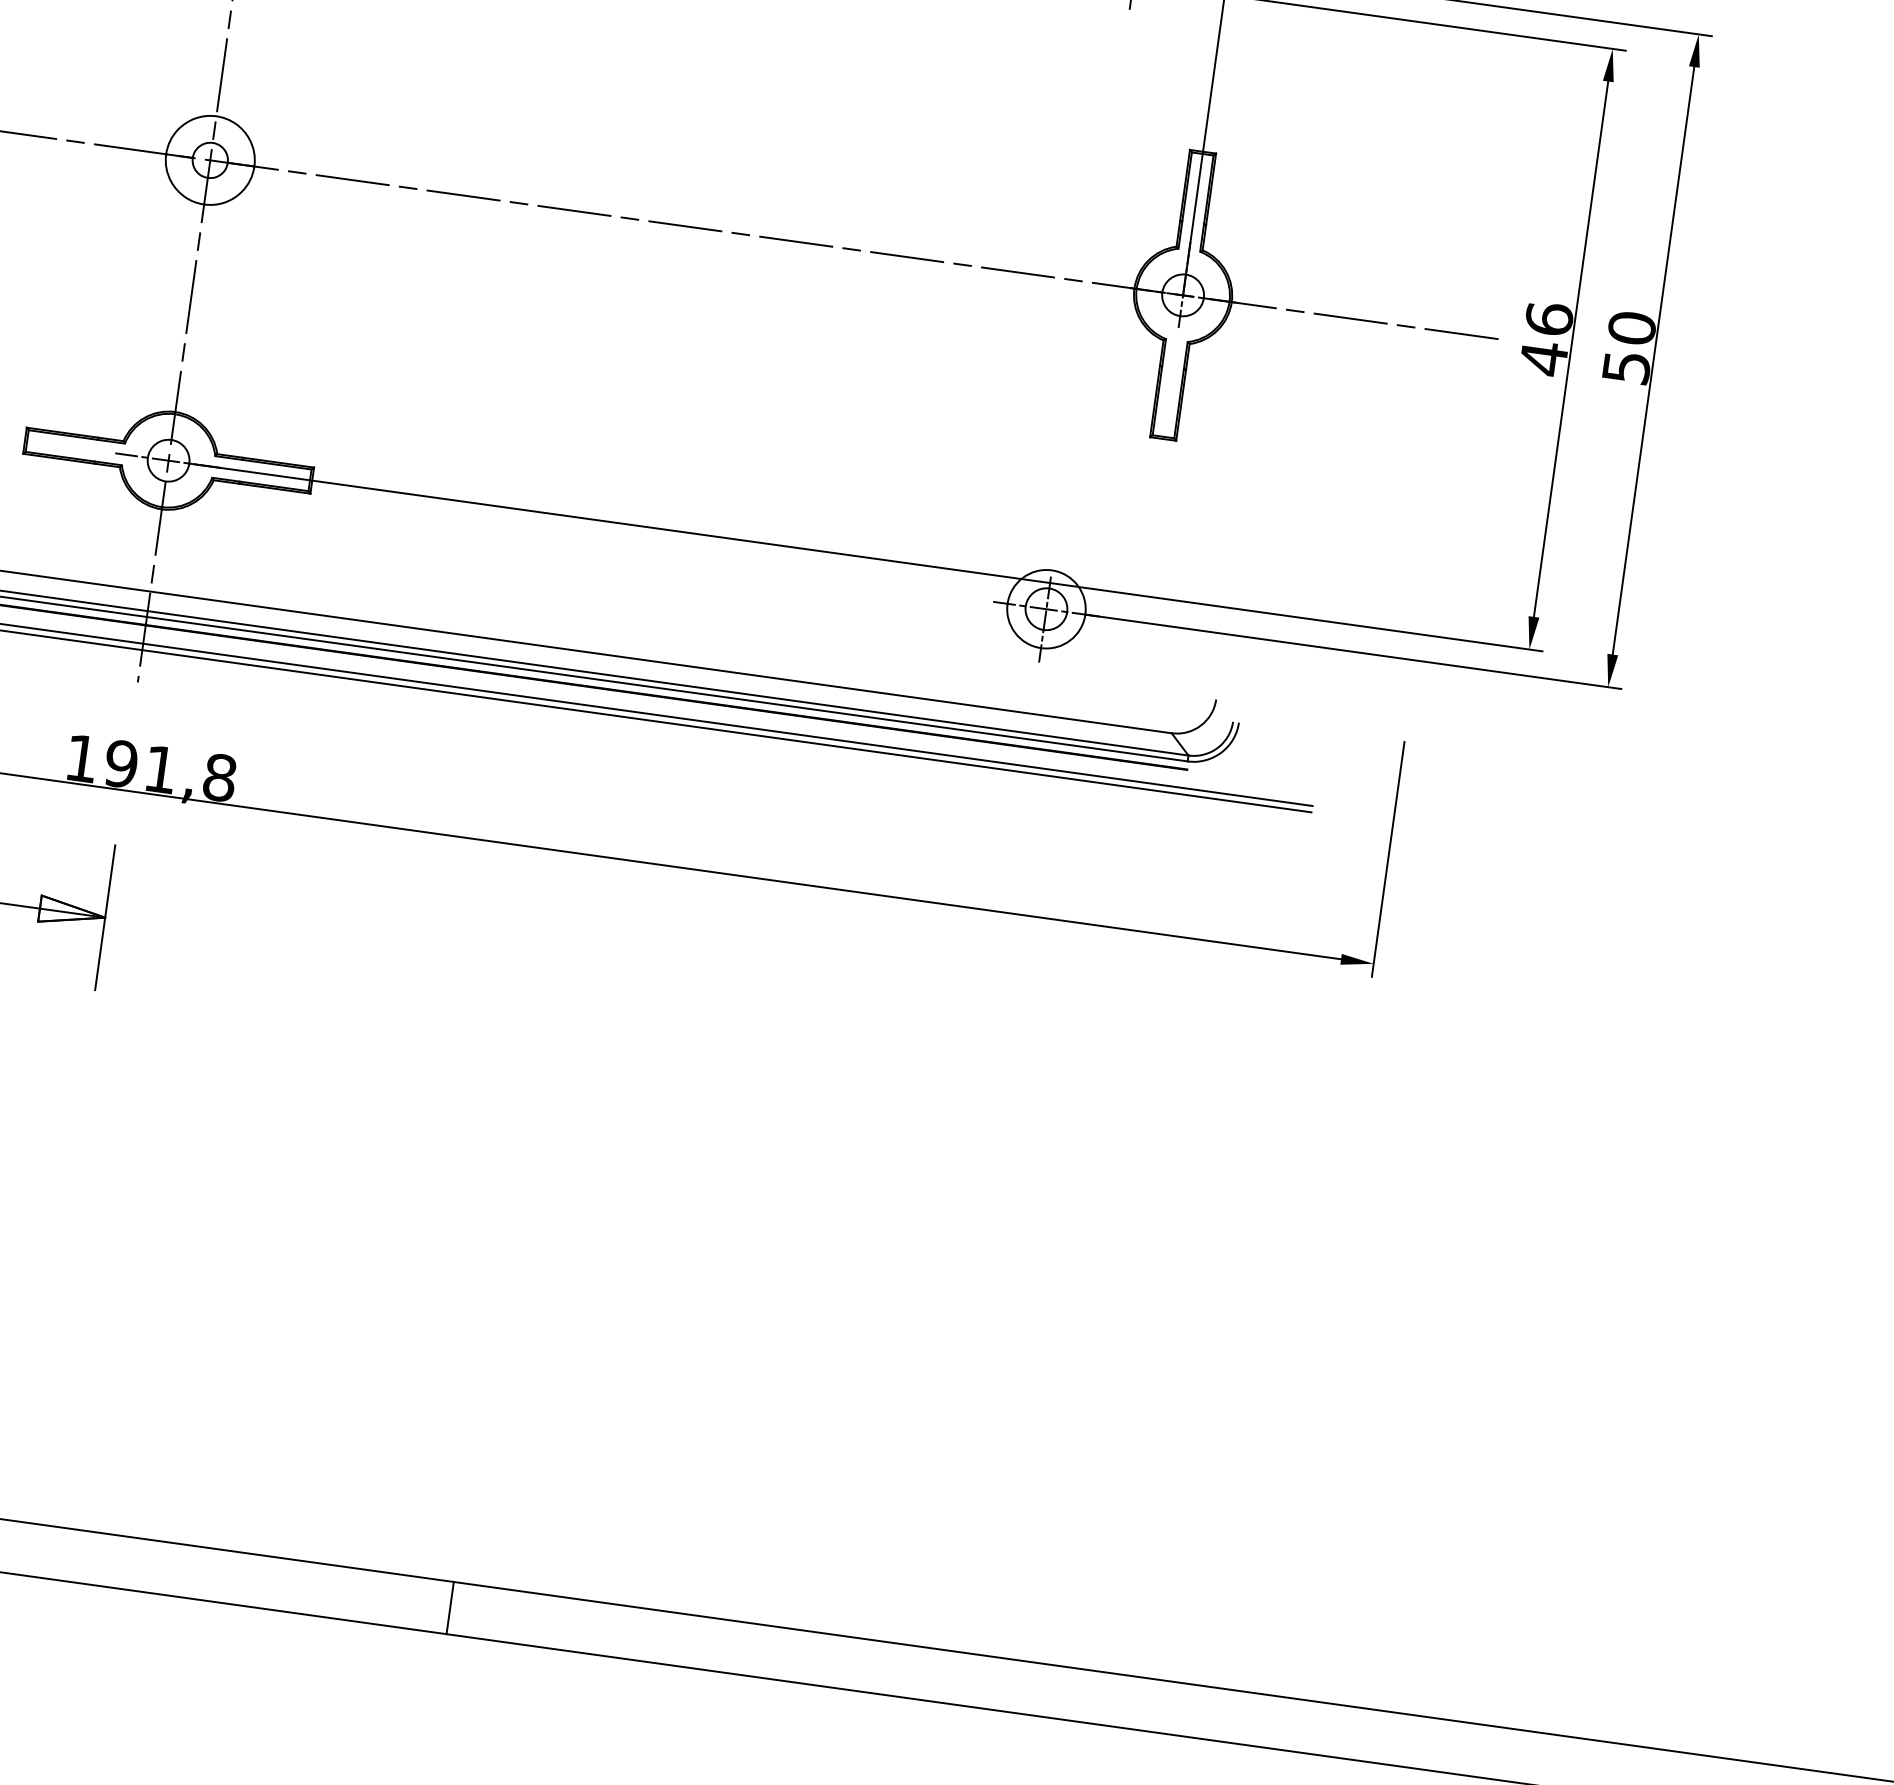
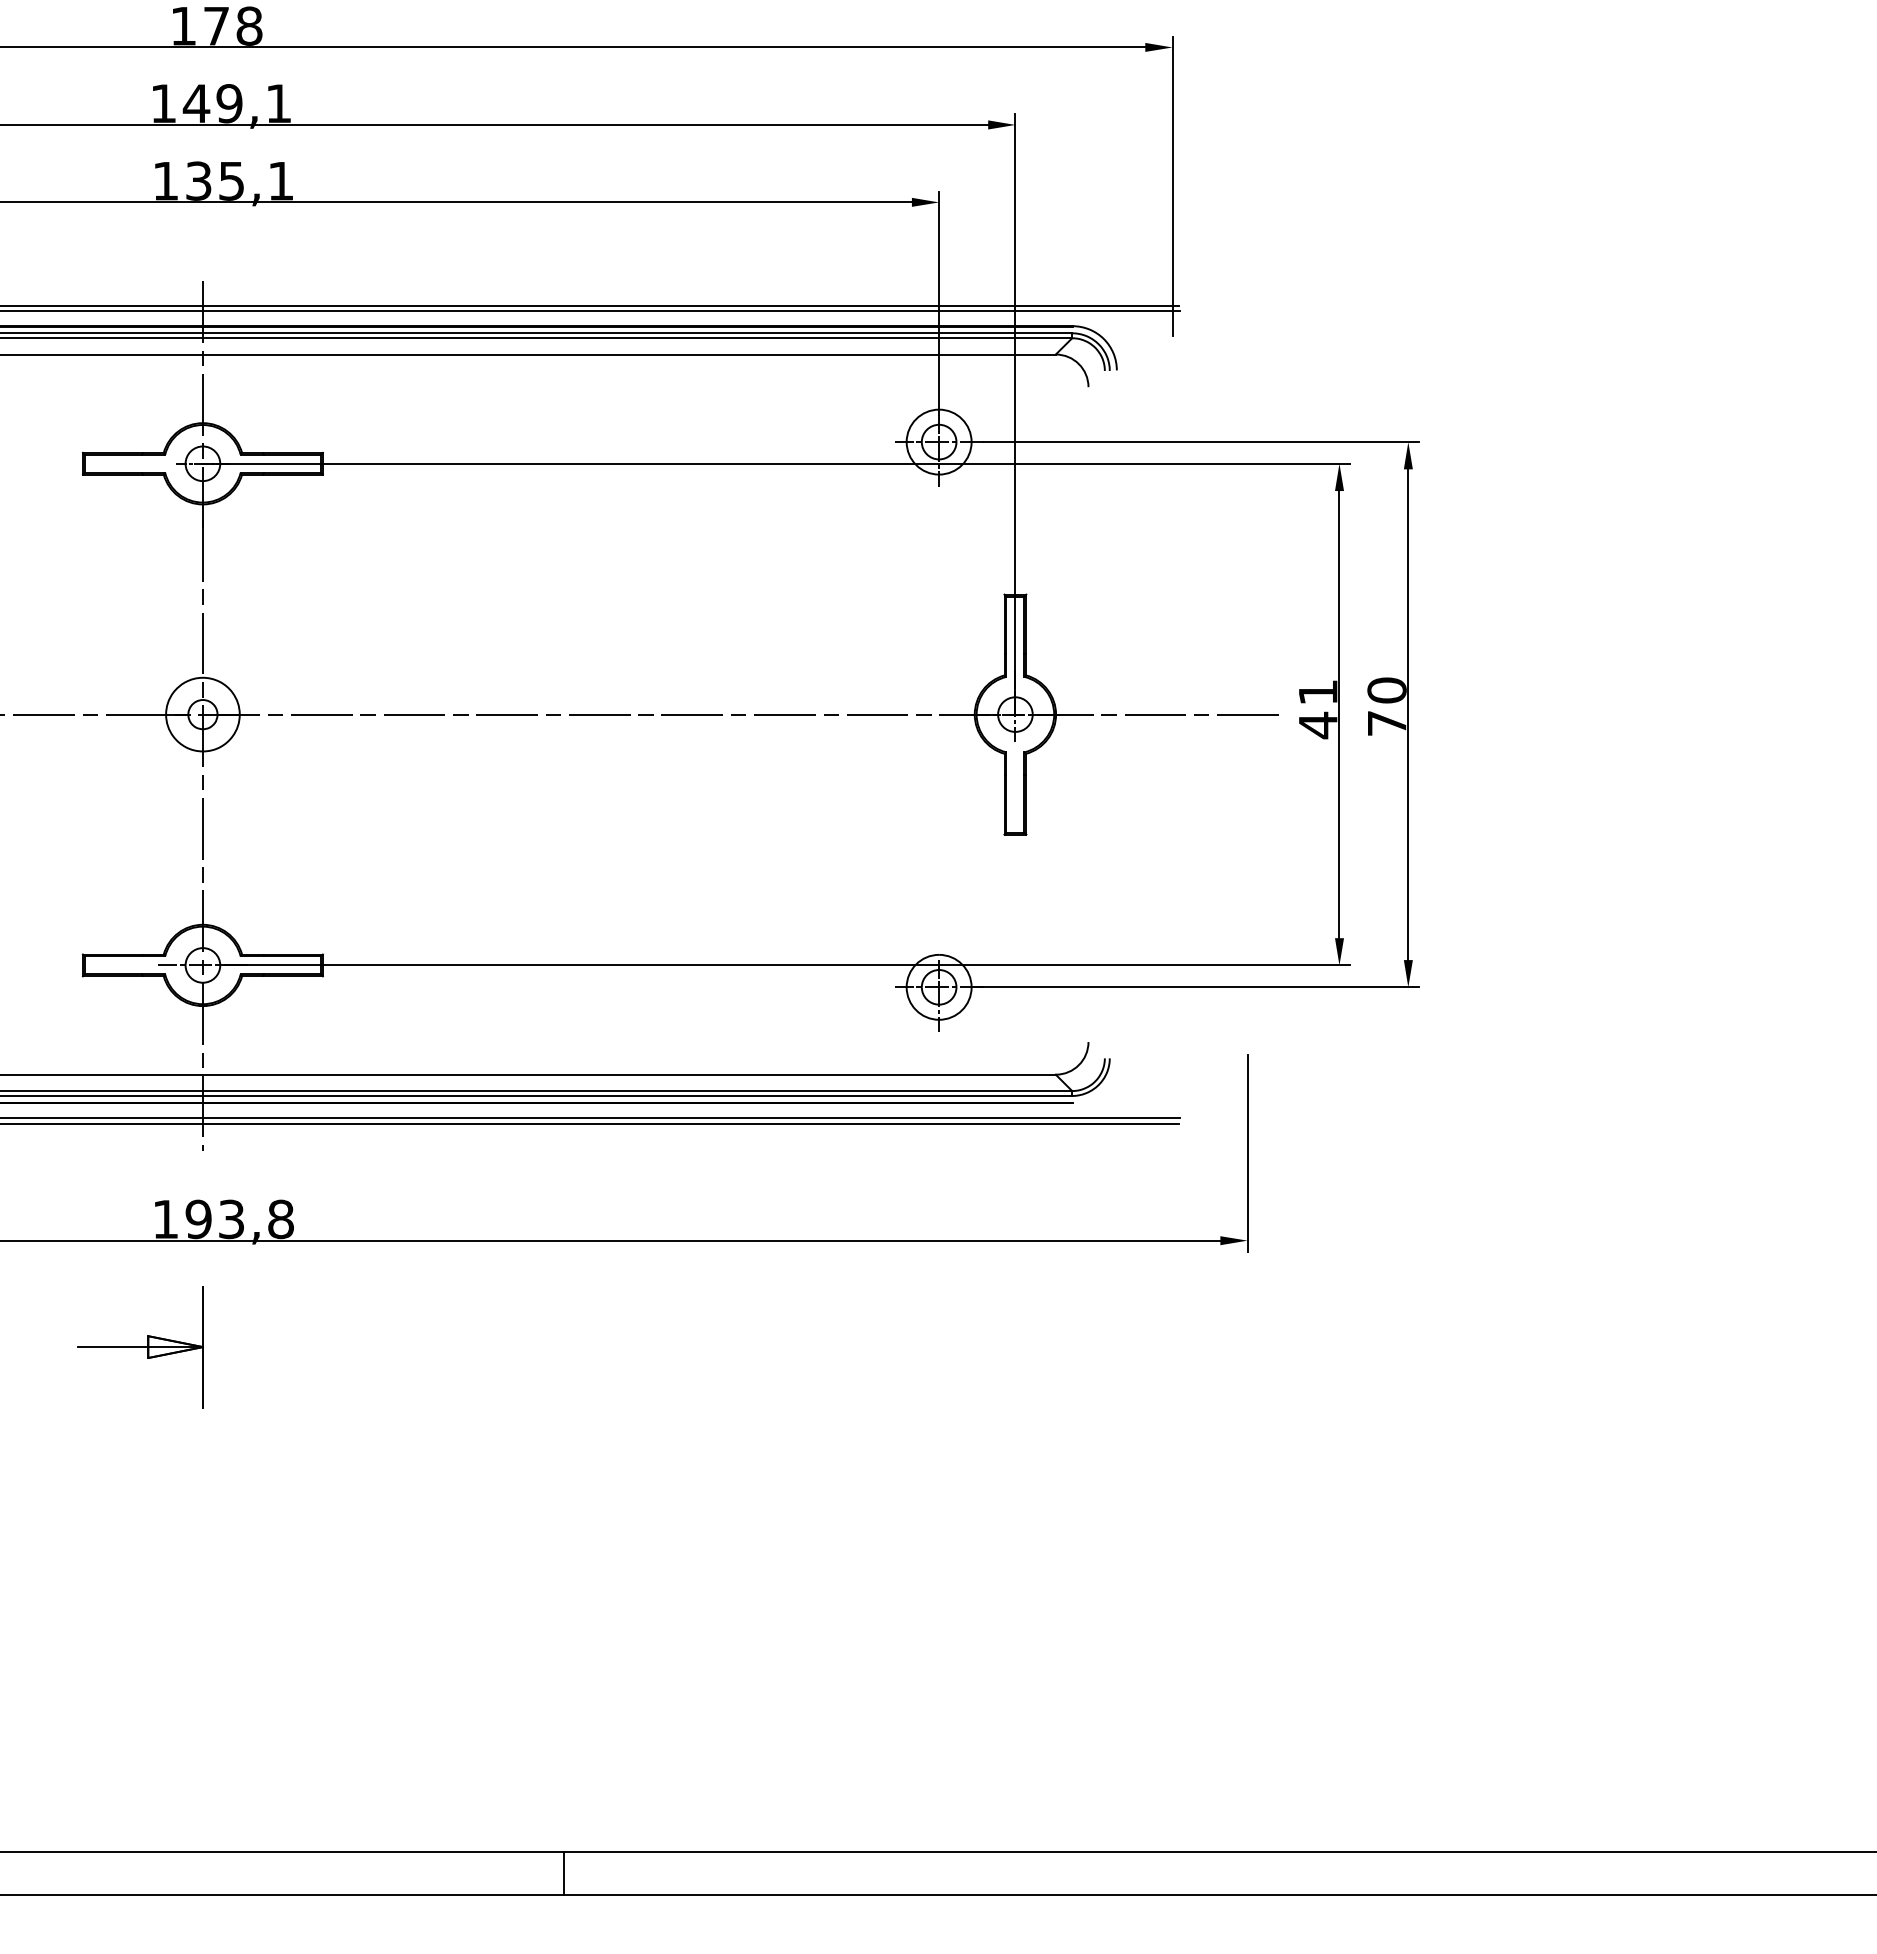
text: (1548, 319) -> (1317, 692), 46 -> 41
text: (1627, 367) -> (1387, 723), 50 -> 70
text: (160, 769) -> (231, 1219), 191,8 -> 193,8

